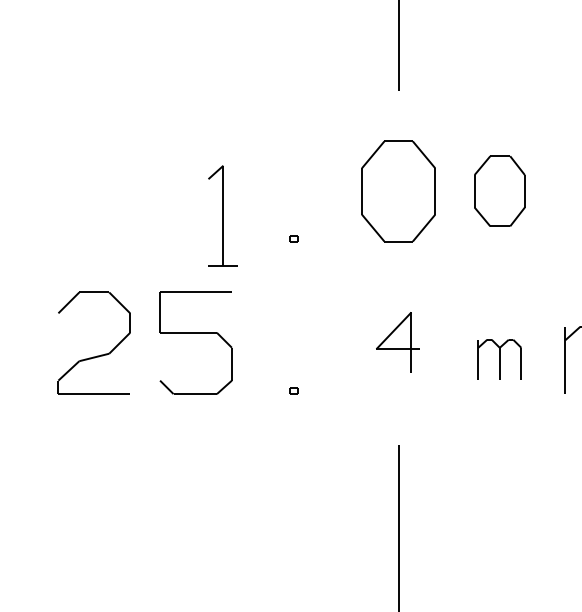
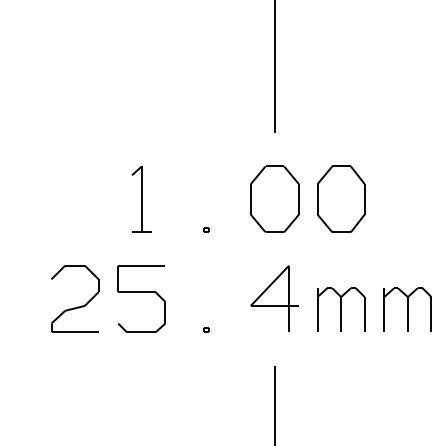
part: (500, 190) -> (341, 198), size x1.43
part: (222, 216) -> (141, 199), moved
part: (398, 342) -> (274, 298), size x1.67
part: (500, 359) -> (341, 309), size x1.67

